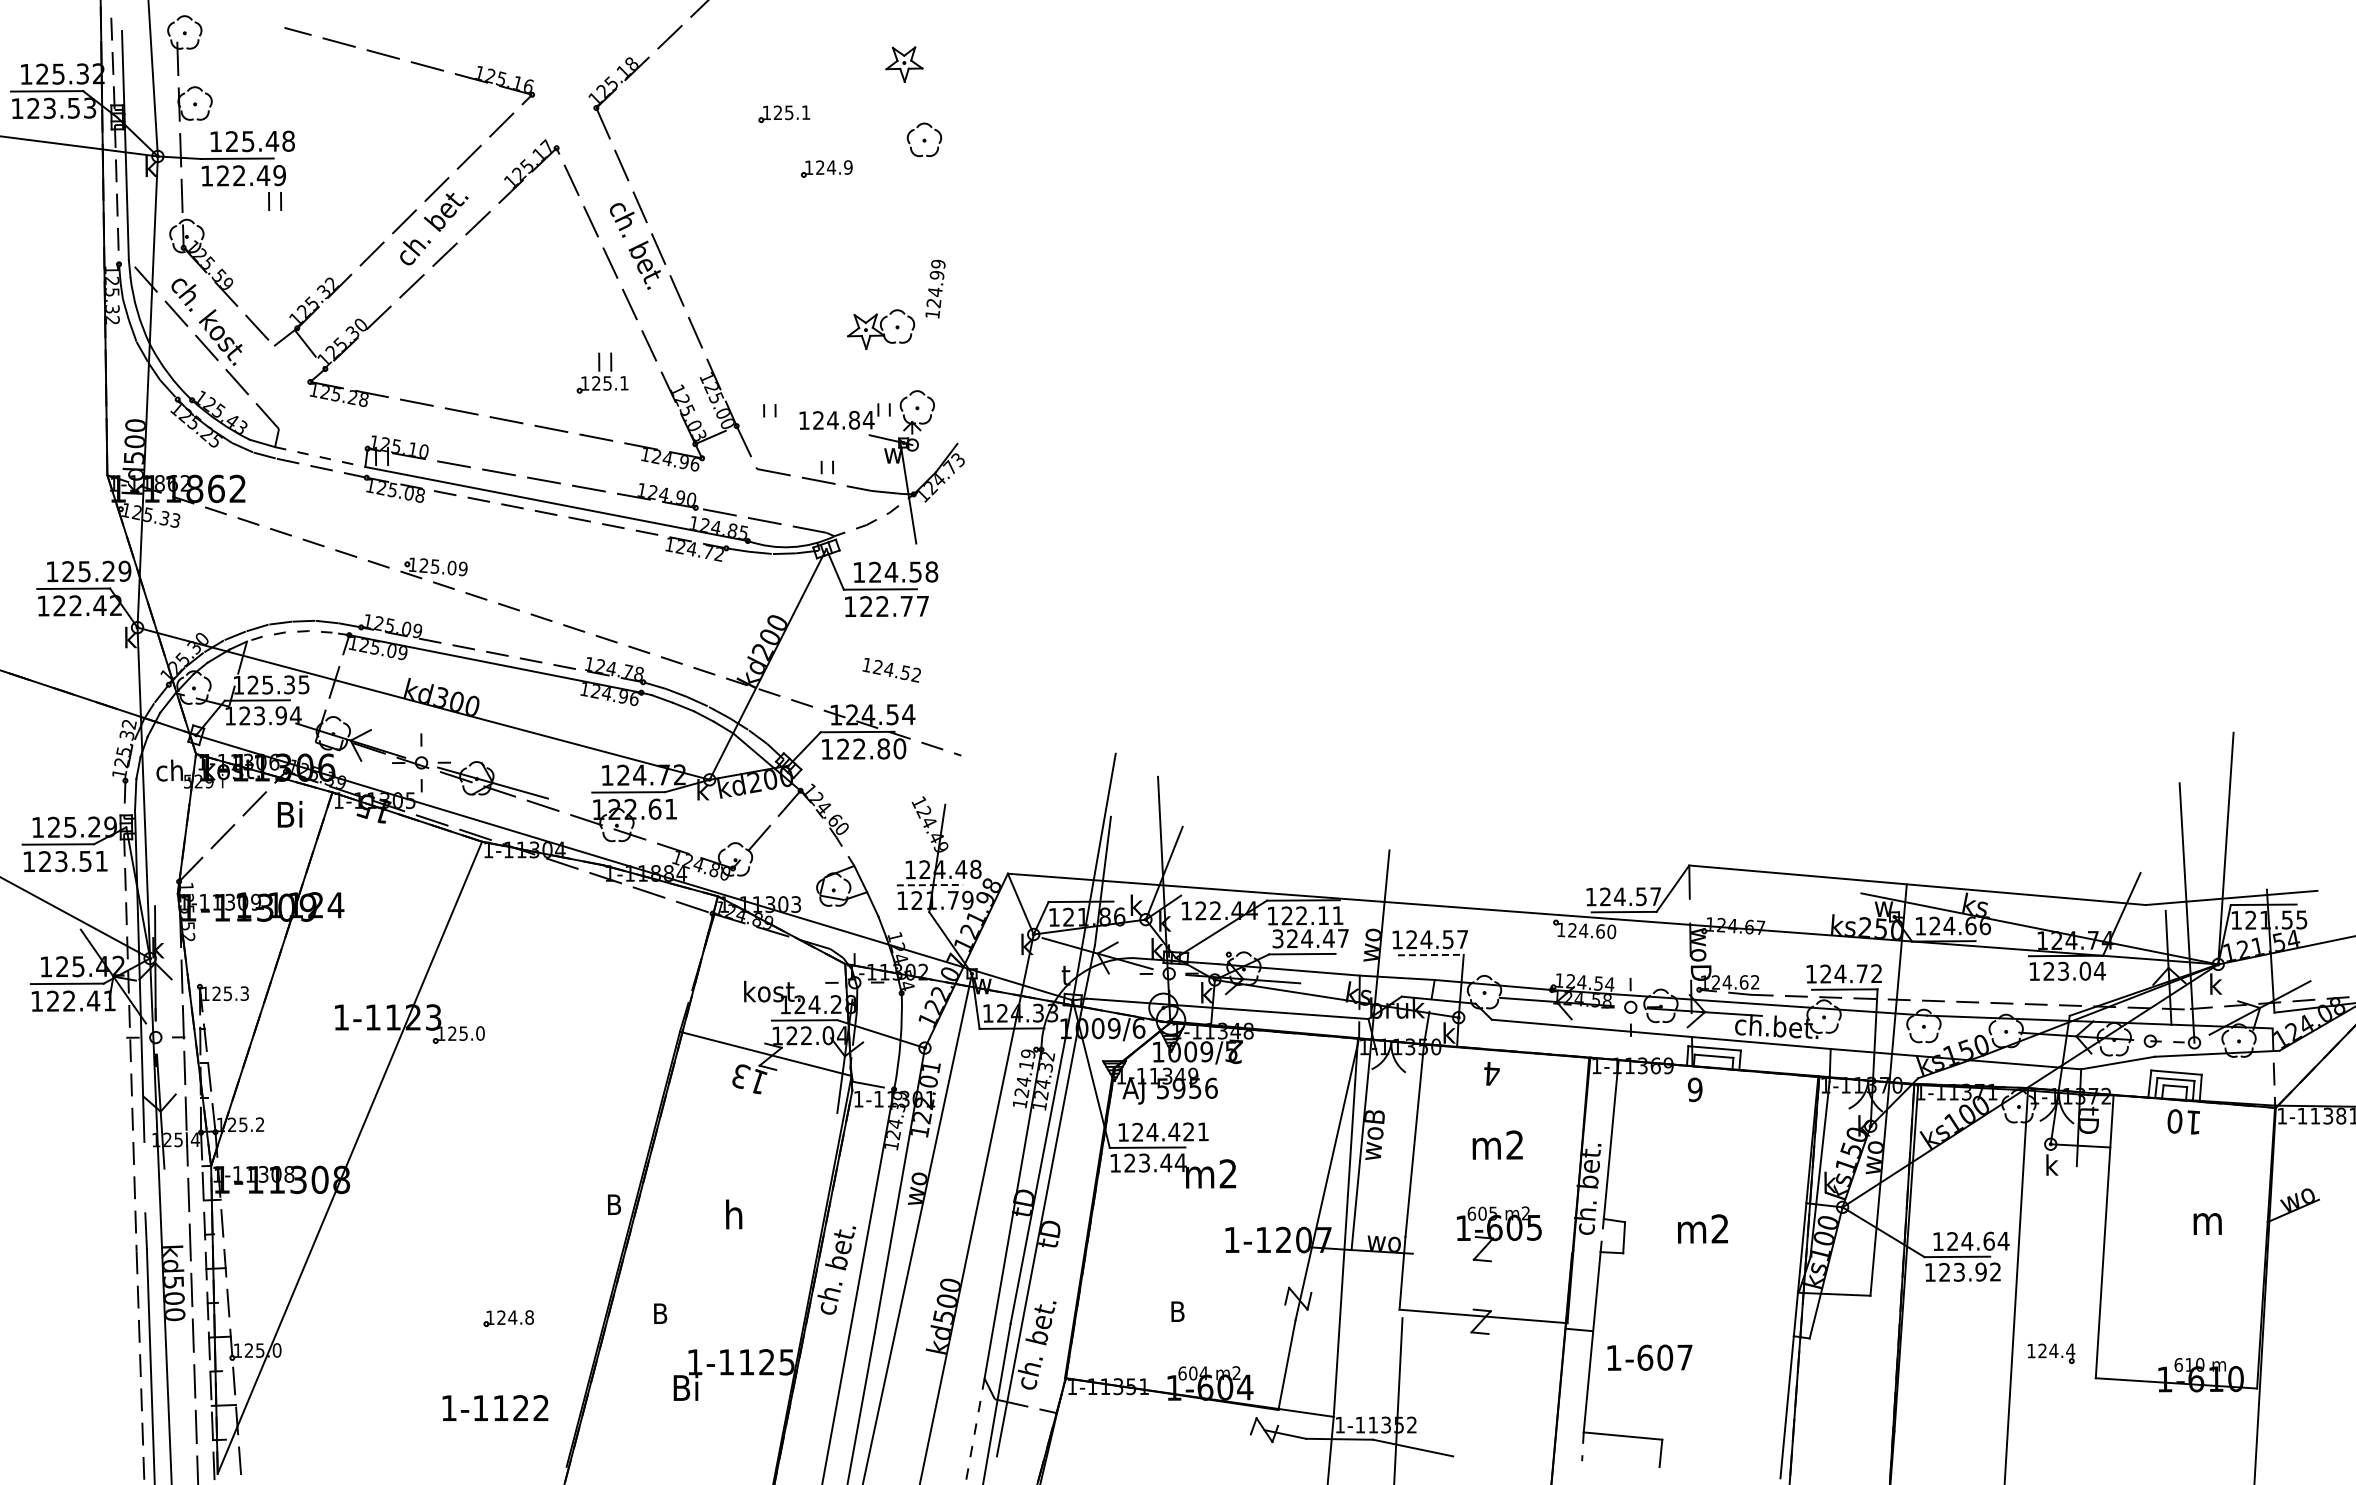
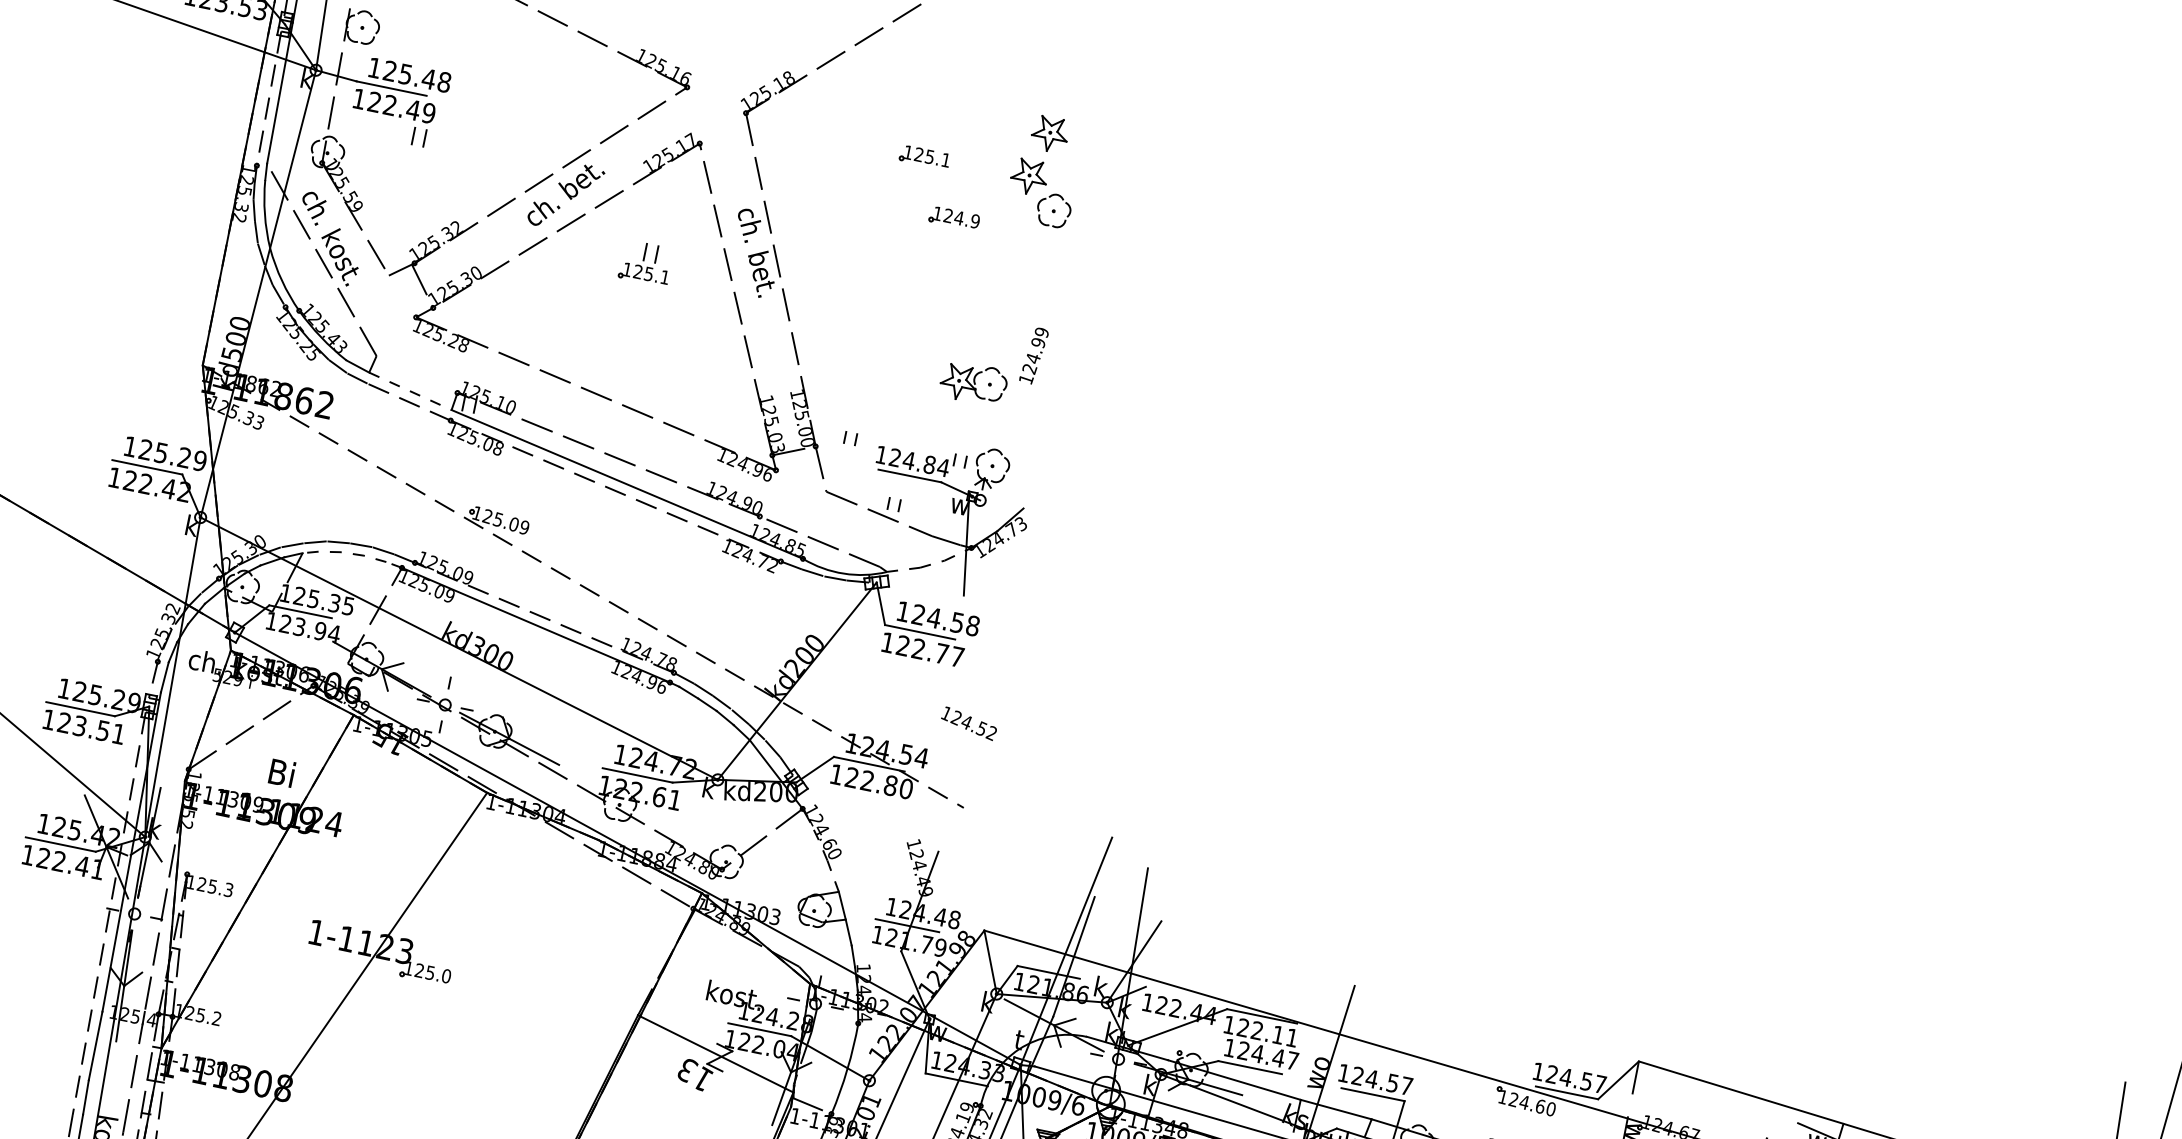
part: (892, 111) -> (1029, 176), added
part: (602, 372) -> (646, 262), moved
line: (836, 435) -> (909, 475), added
text: (891, 670) -> (968, 723), moved
text: (289, 813) -> (281, 771), moved
line: (930, 885) -> (907, 926), dashed -> solid
text: (1277, 938) -> (1229, 1047), 324.47 -> 124.47
line: (1430, 955) -> (1372, 1094), dashed -> solid
line: (144, 1177) -> (95, 1045), added

